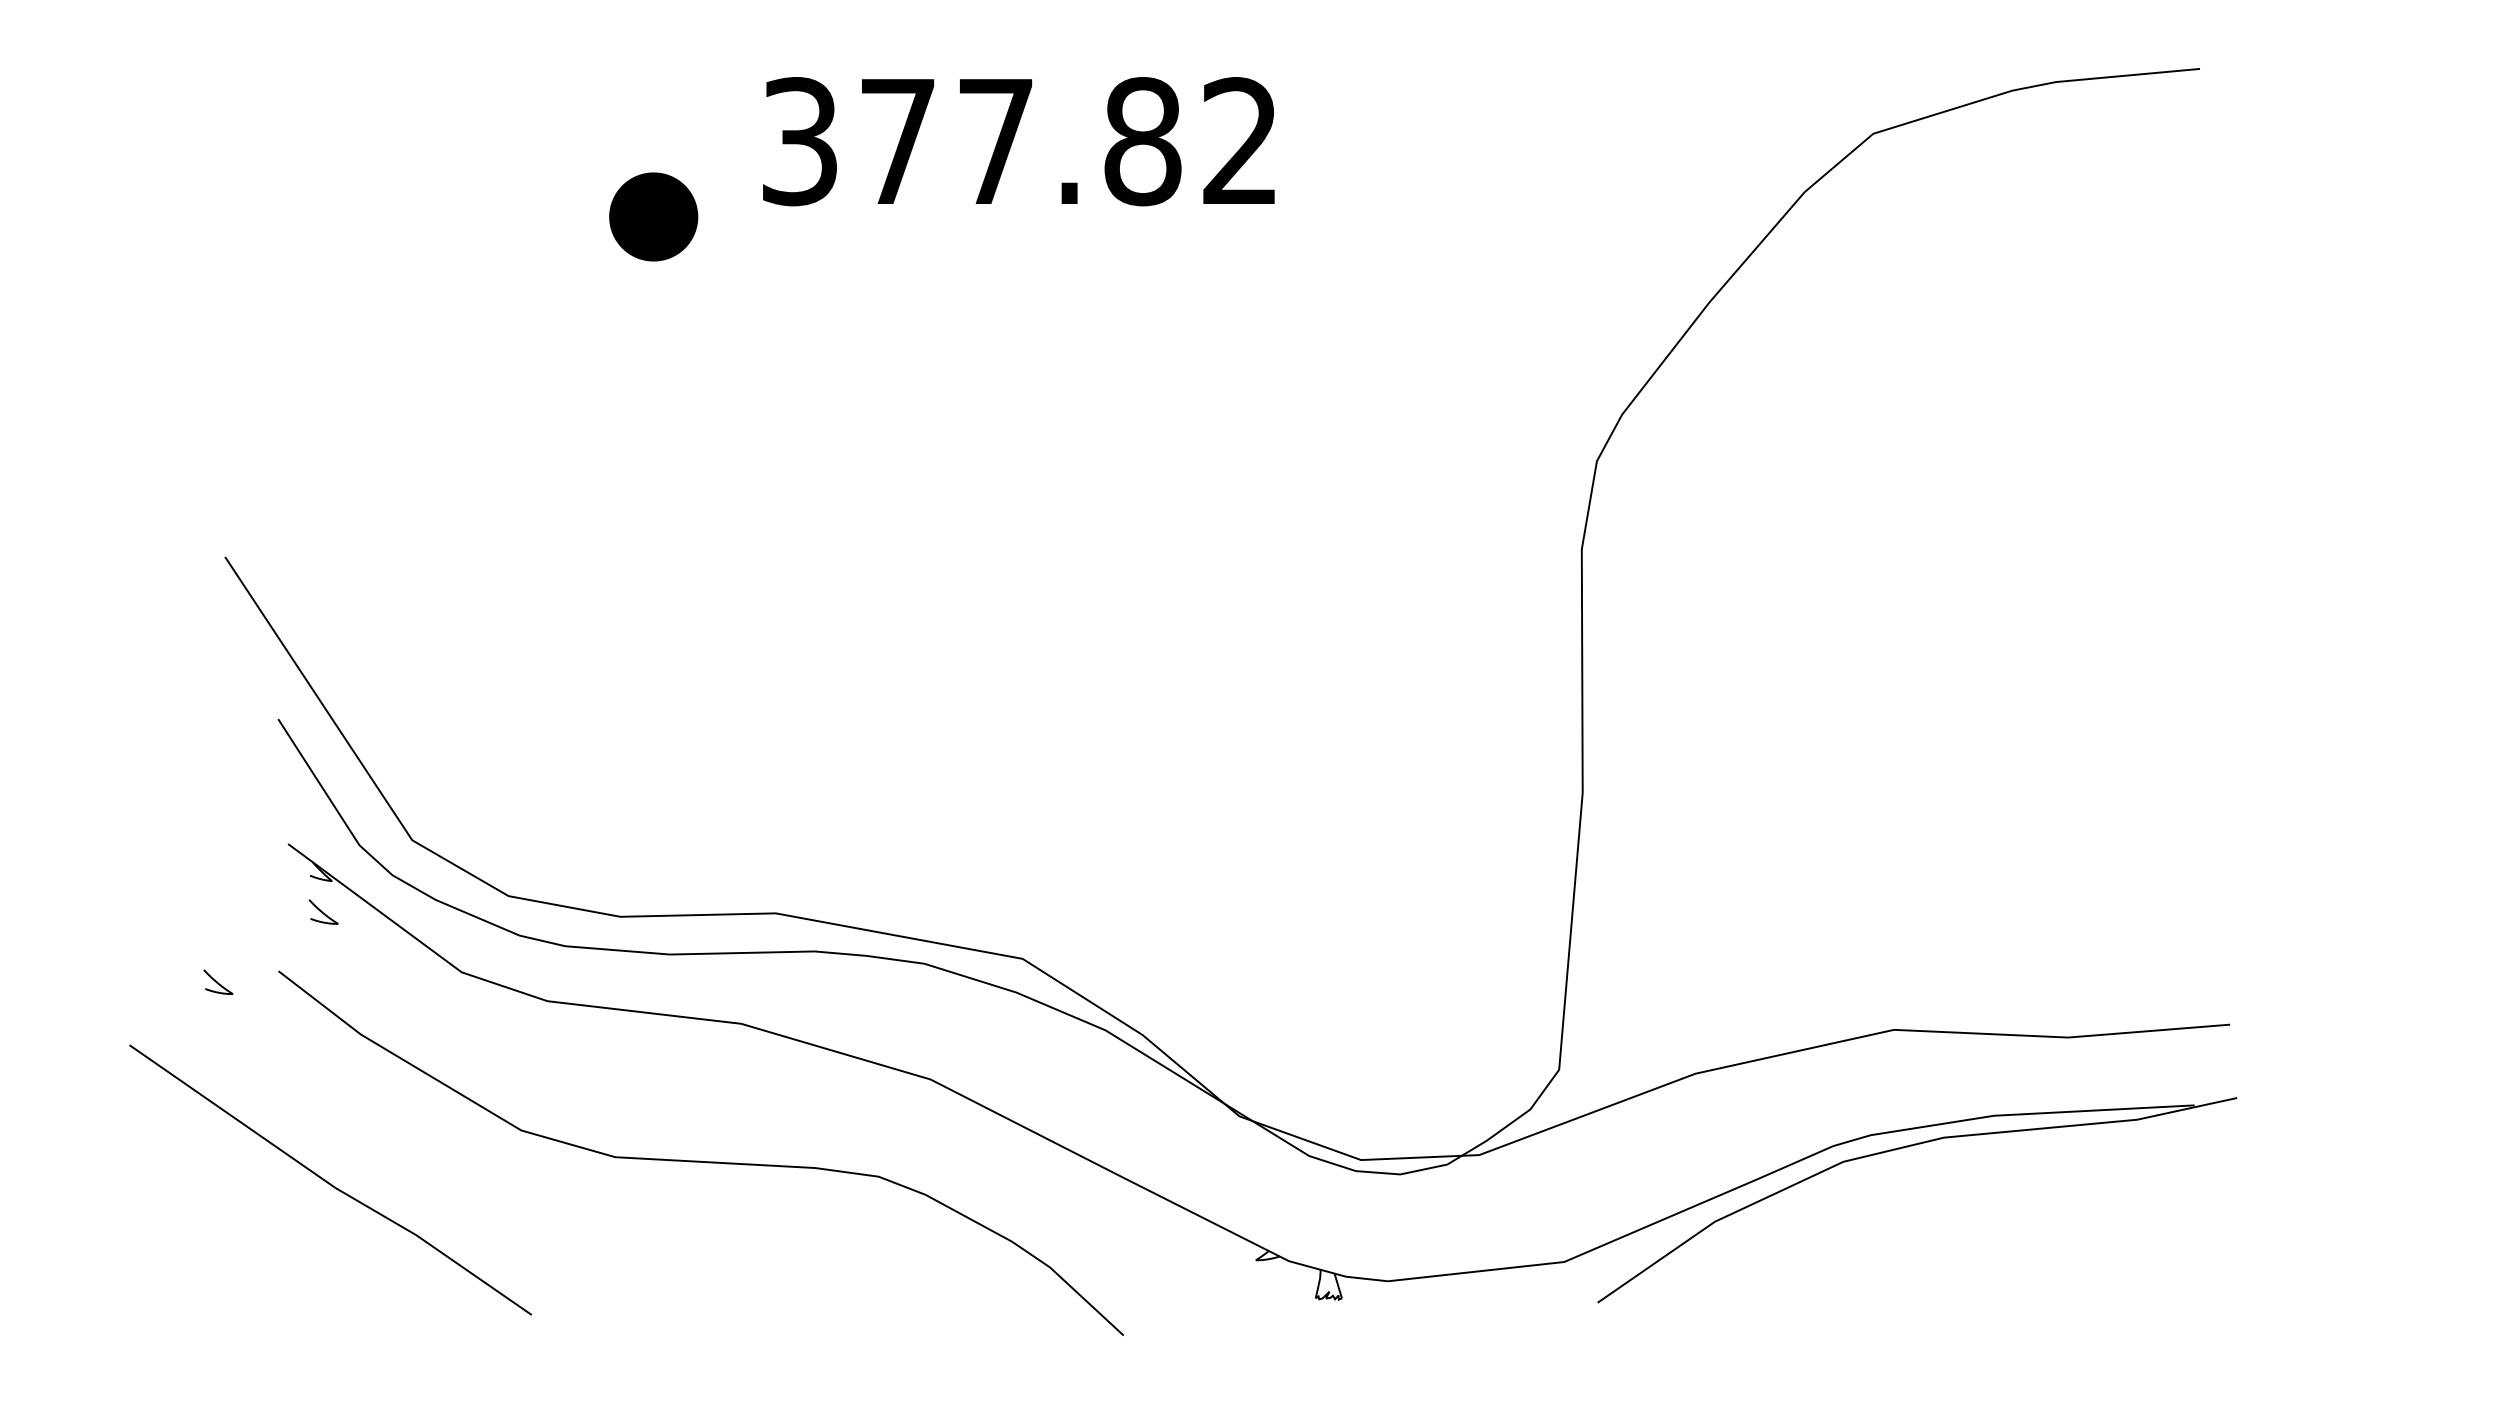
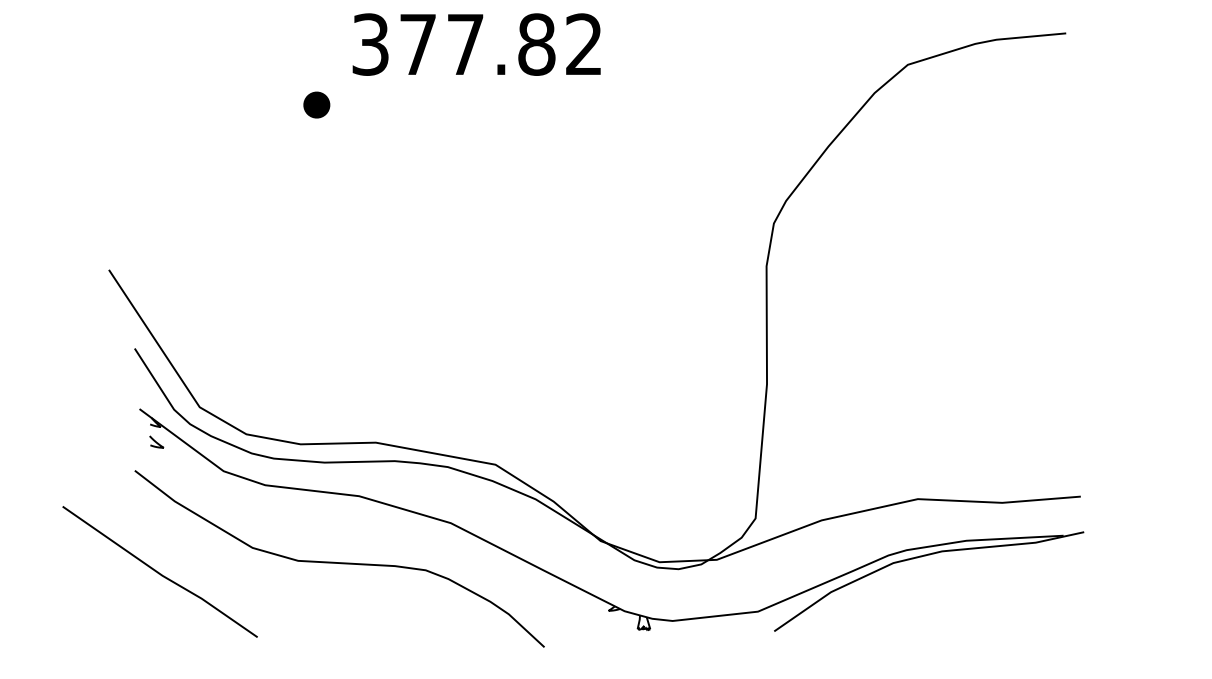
text: (1018, 141) -> (476, 44), moved
part: (653, 215) -> (316, 104), size x0.62
curve: (217, 981) -> (105, 475), removed

